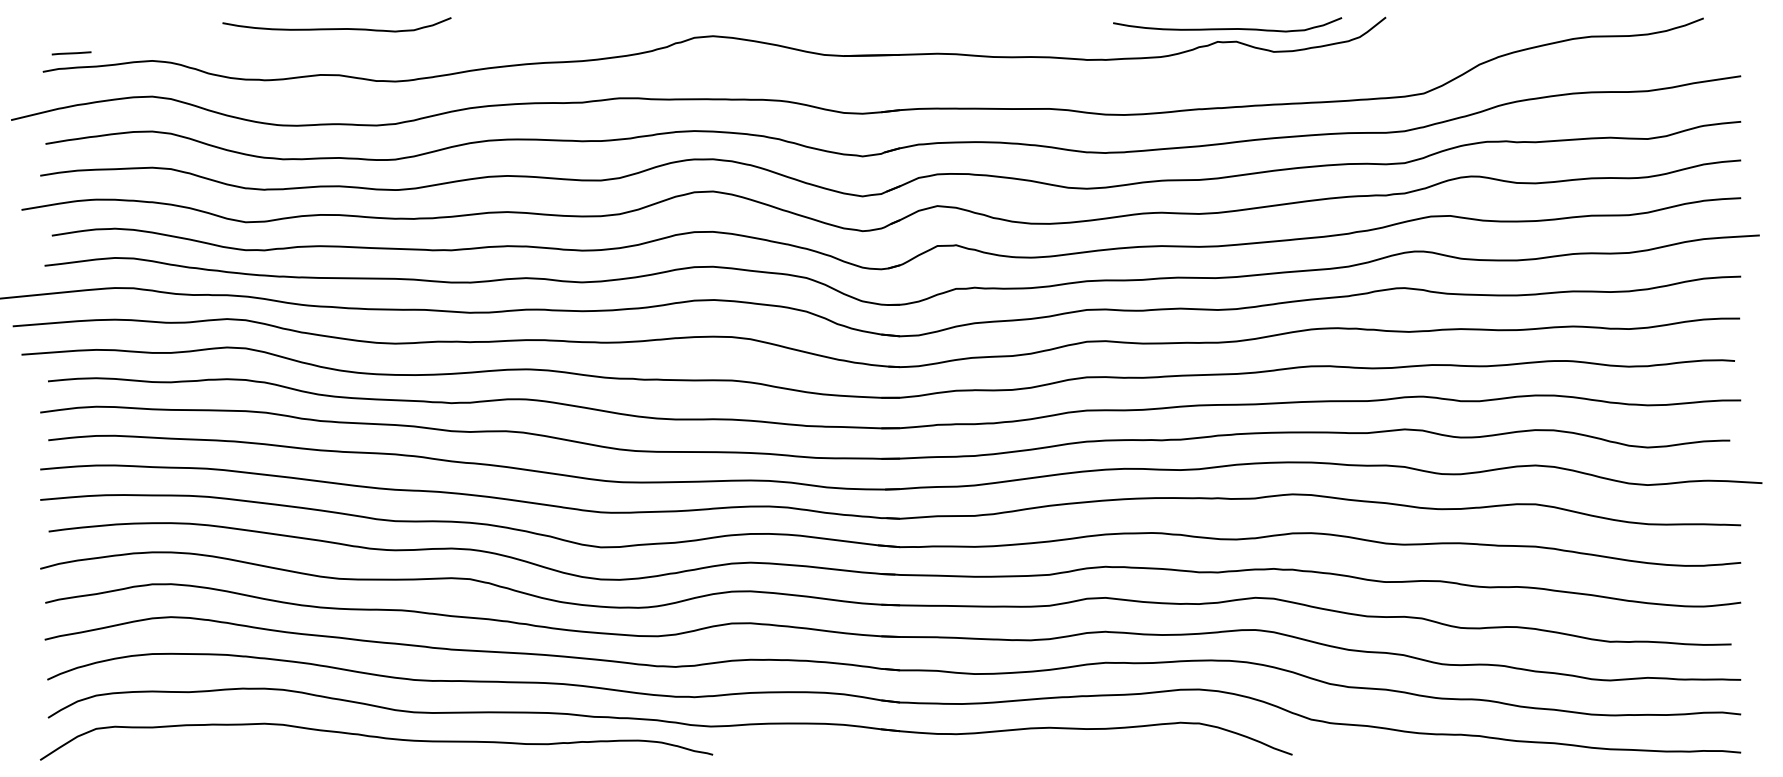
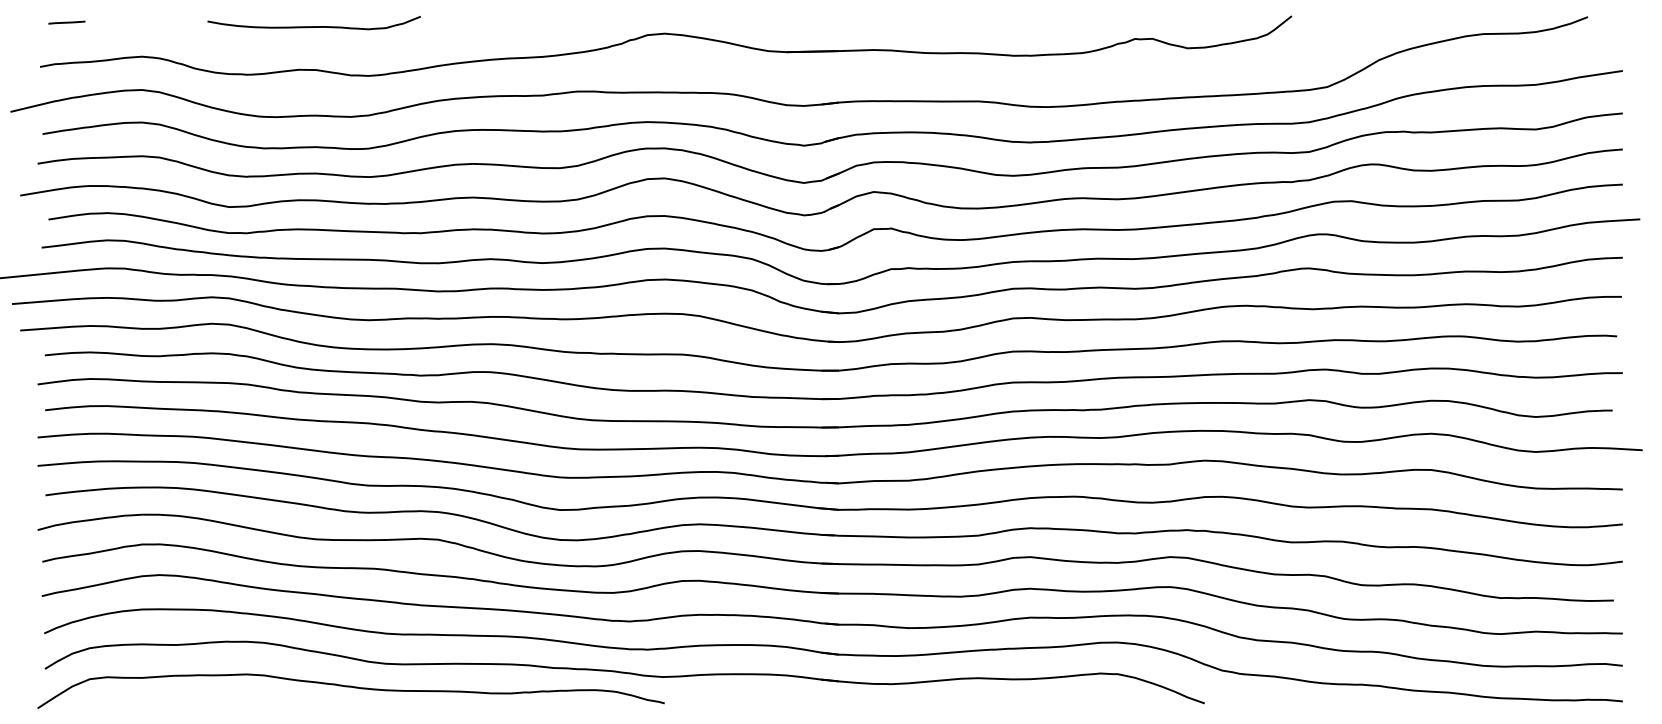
curve: (1226, 28) -> (1143, 26), removed
line: (71, 53) -> (66, 22), moved

